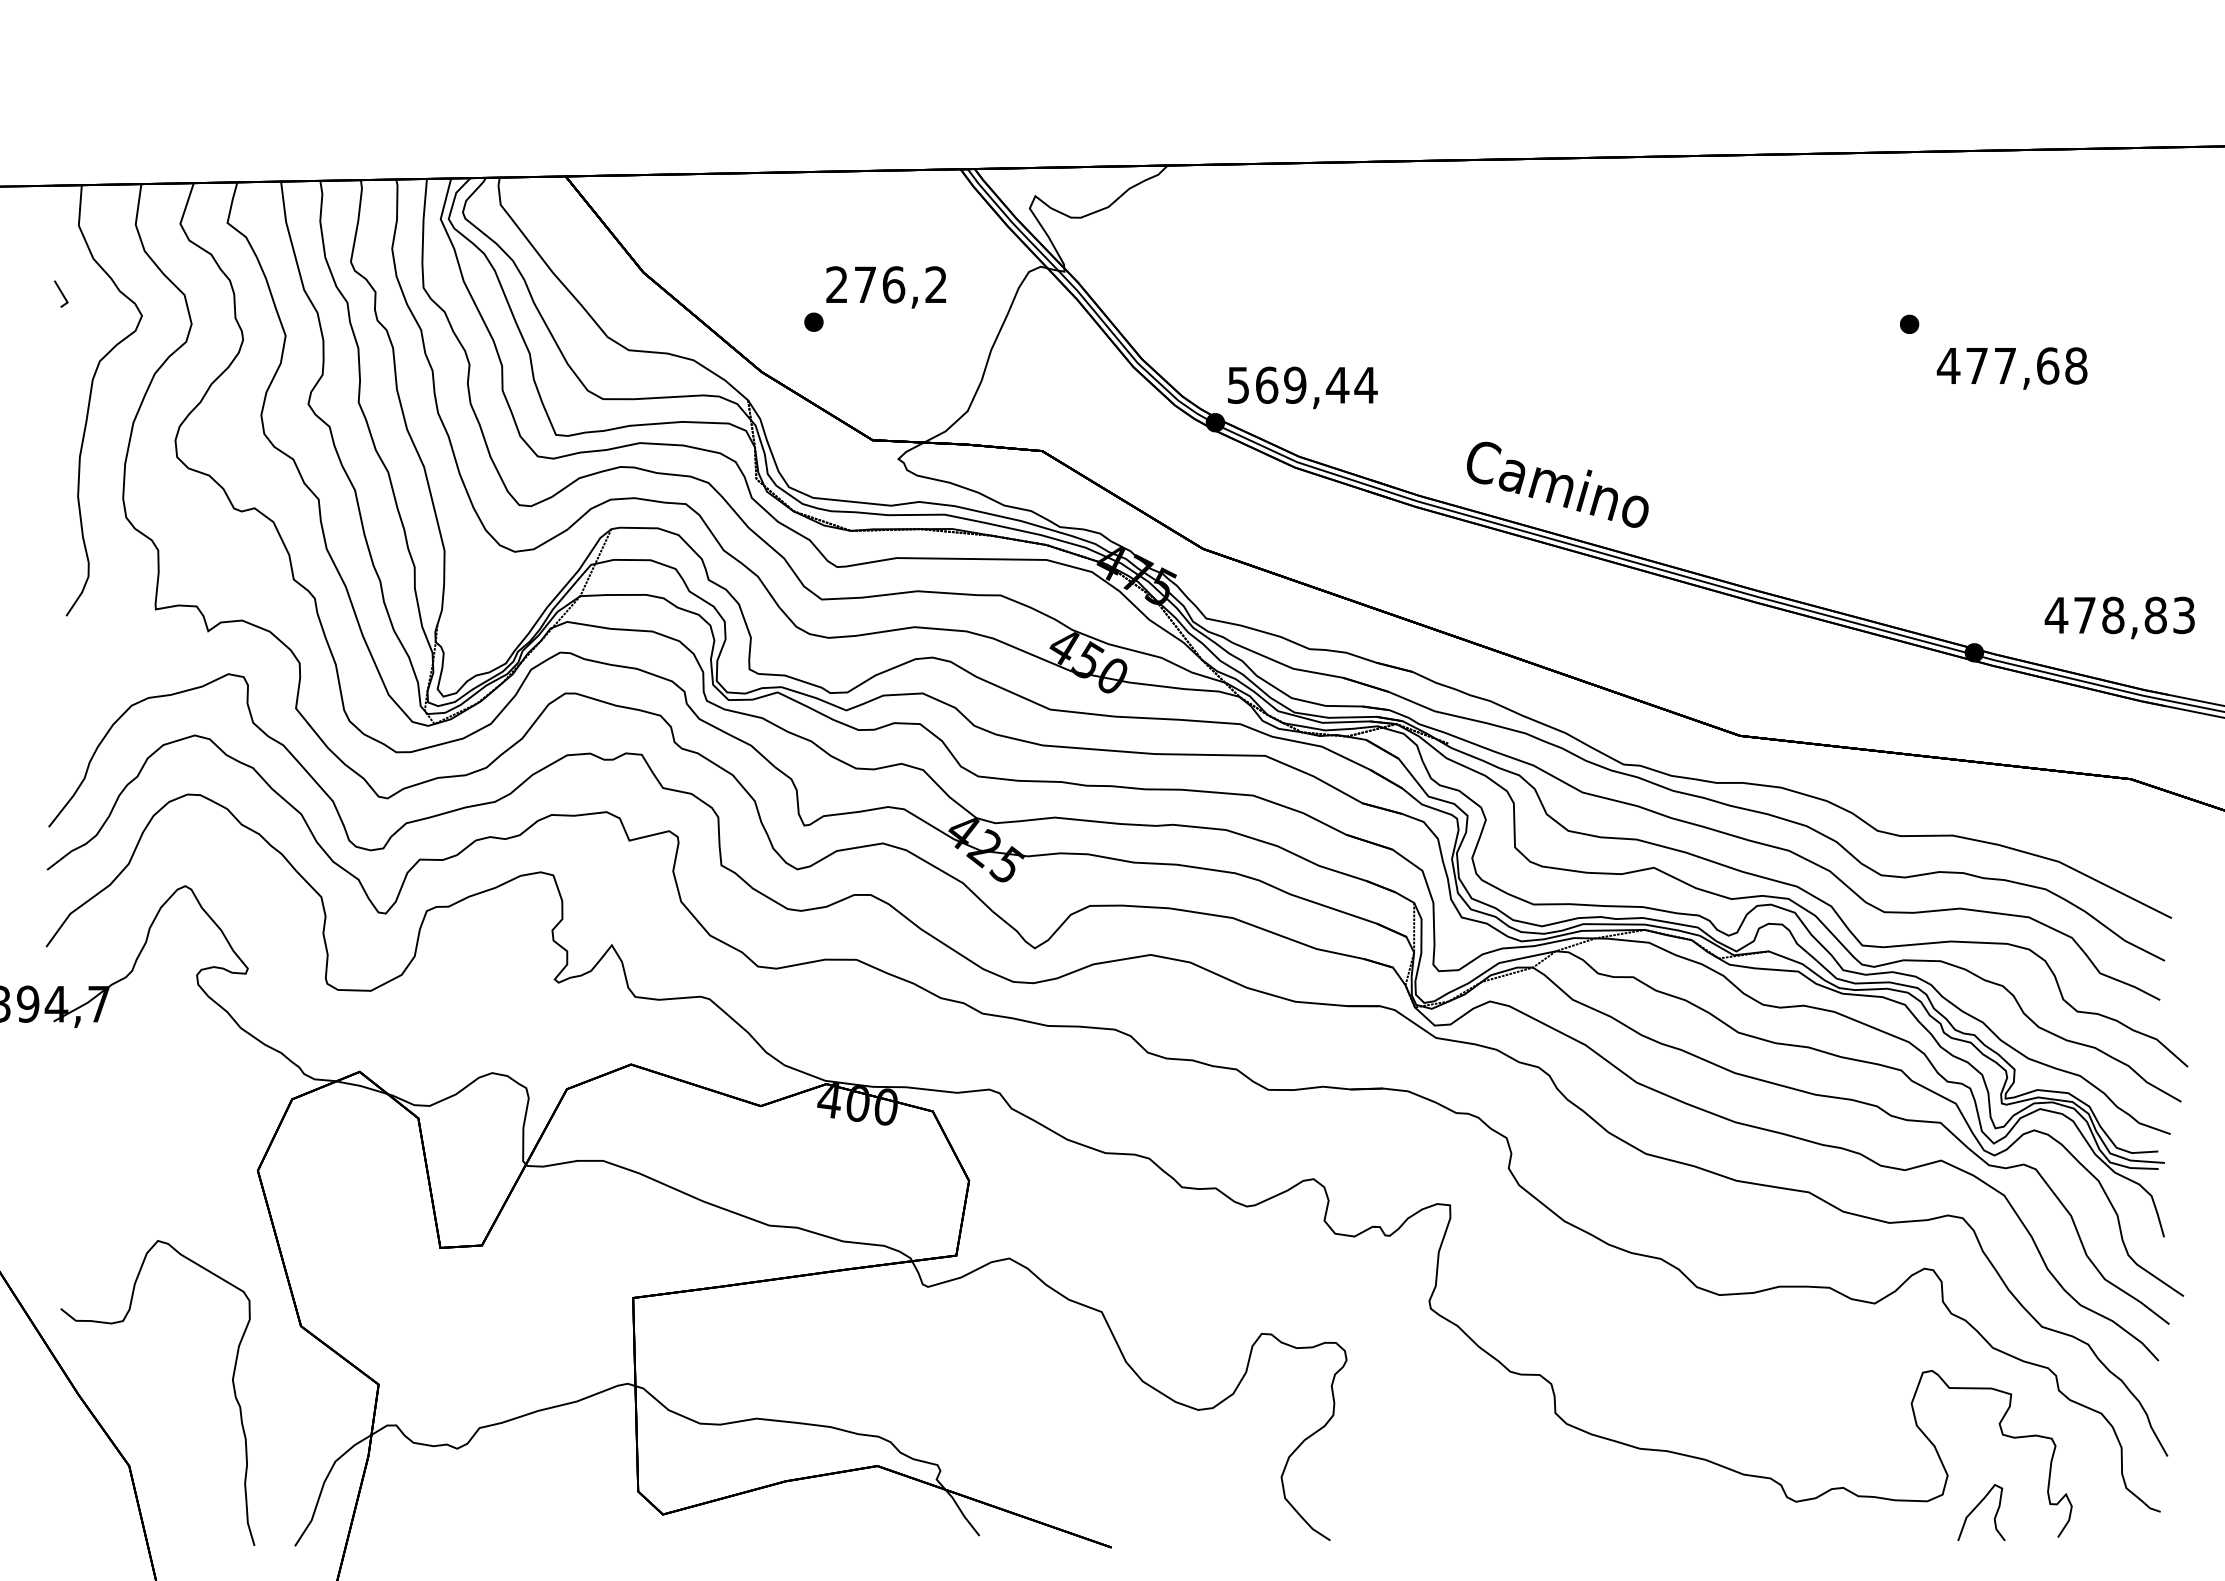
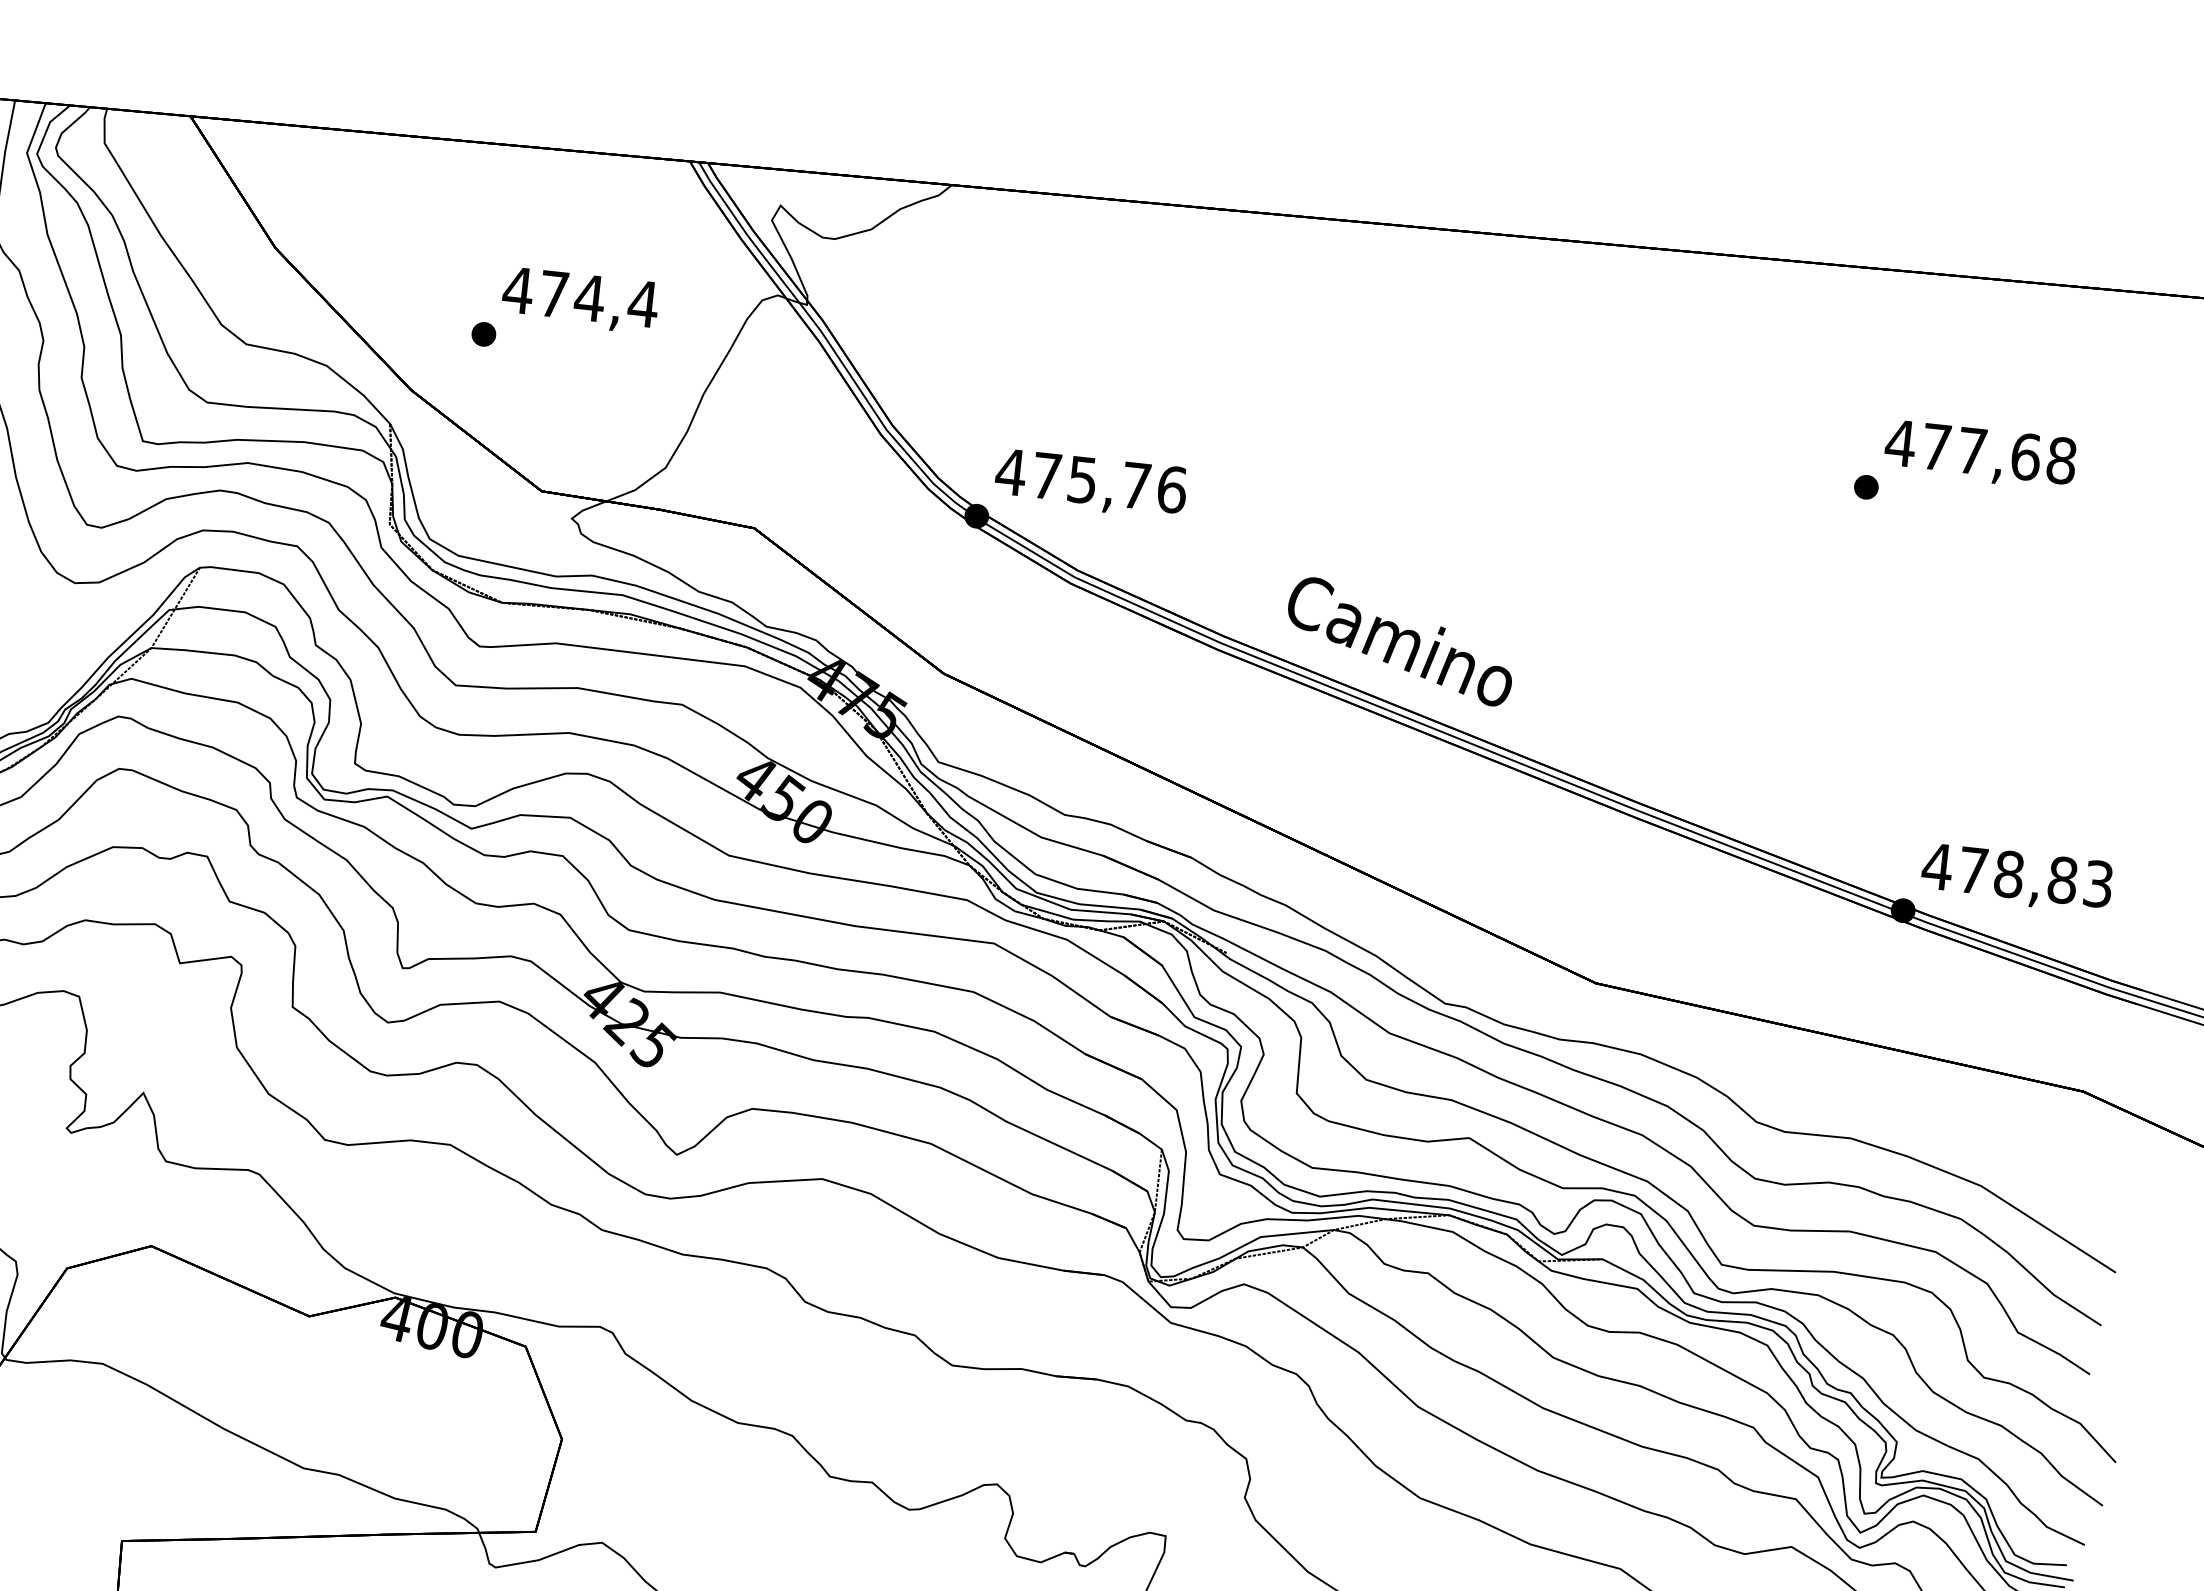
text: (886, 284) -> (580, 296), 276,2 -> 474,4
text: (2011, 368) -> (1979, 455), moved
text: (1301, 384) -> (1090, 479), 569,44 -> 475,76
text: (2119, 617) -> (2016, 877), moved

